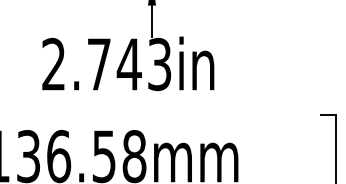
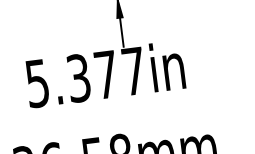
text: (106, 64) -> (85, 77), 2.743in -> 5.377in

